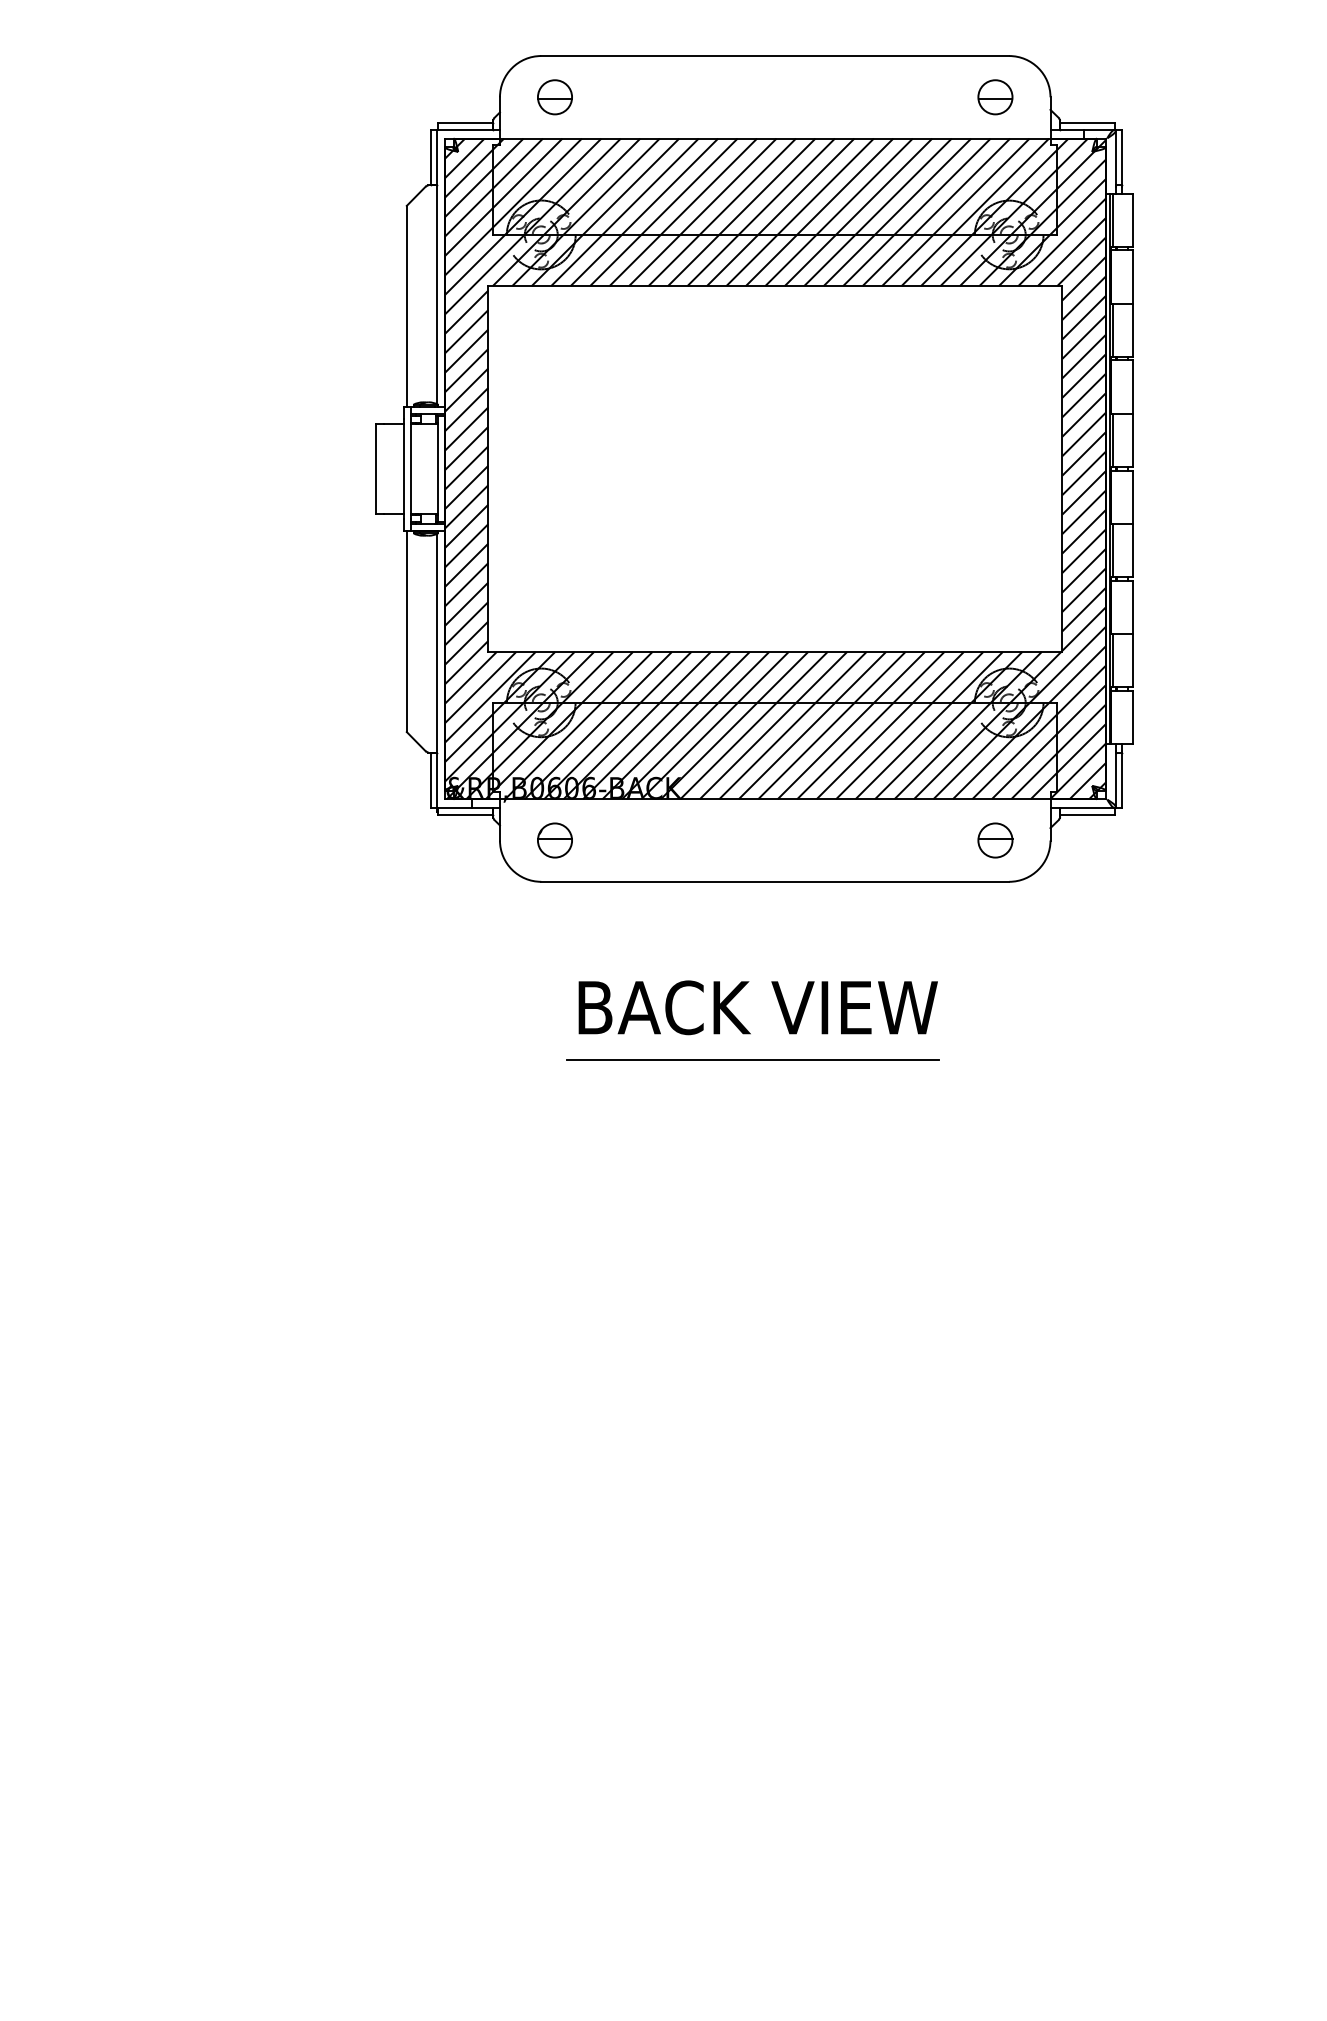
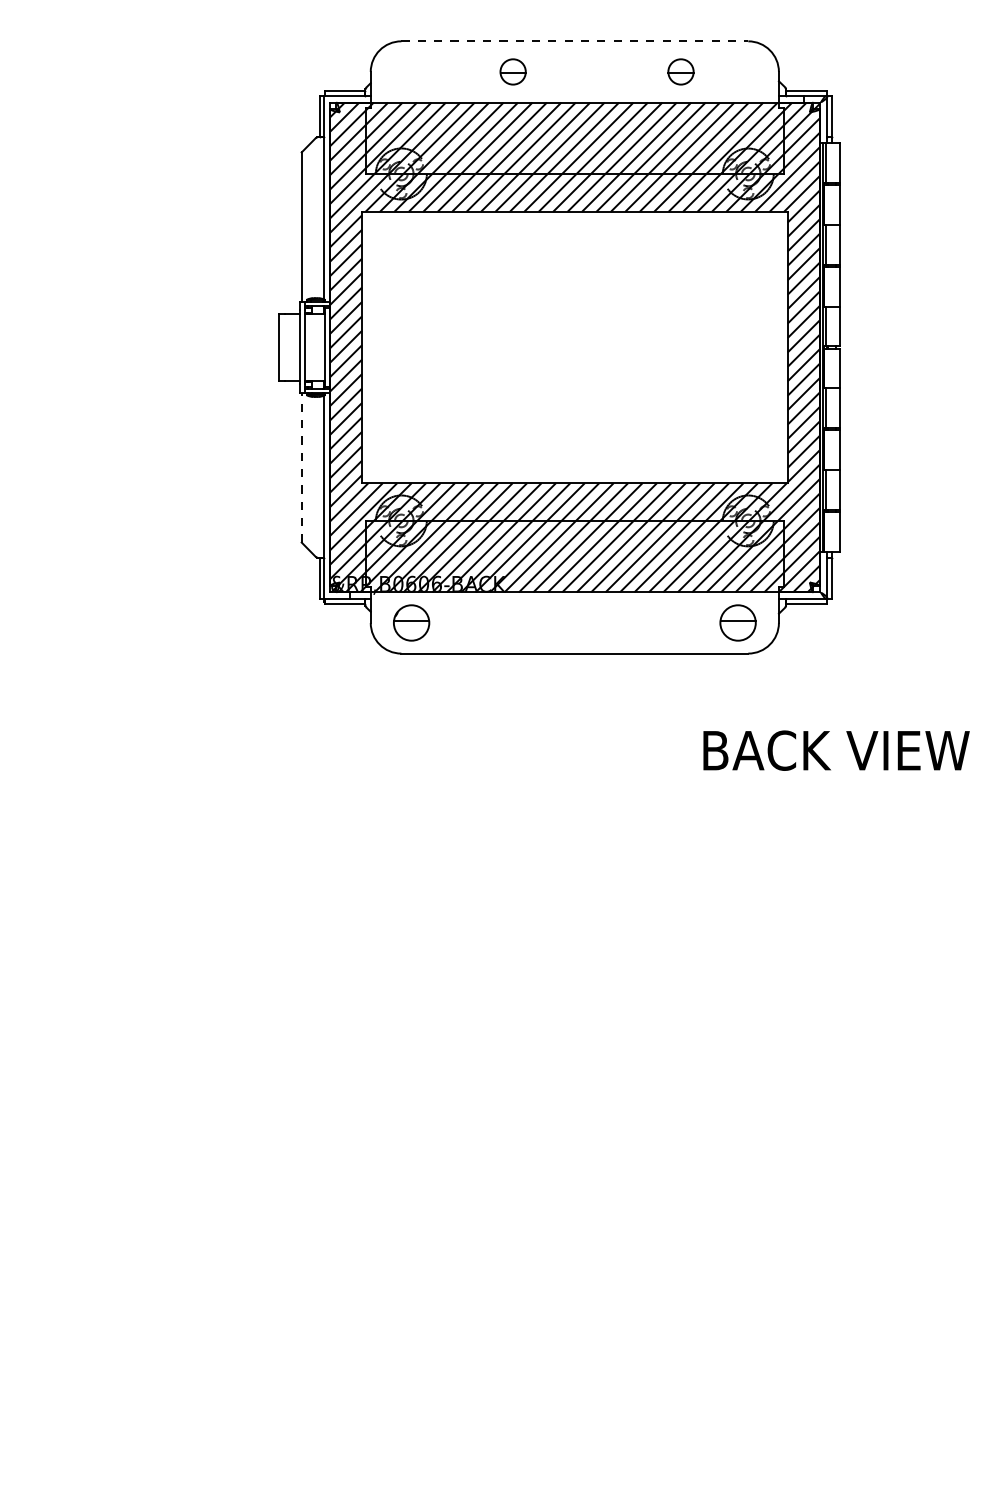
line: (775, 56) -> (575, 41), solid -> dashed
part: (554, 97) -> (512, 72), moved
part: (995, 97) -> (681, 72), moved
line: (406, 631) -> (301, 468), solid -> dashed
part: (554, 840) -> (411, 622), size x1.4
part: (995, 840) -> (738, 622), size x1.4
text: (757, 1007) -> (836, 750), moved
line: (753, 1060) -> (558, 786), removed

